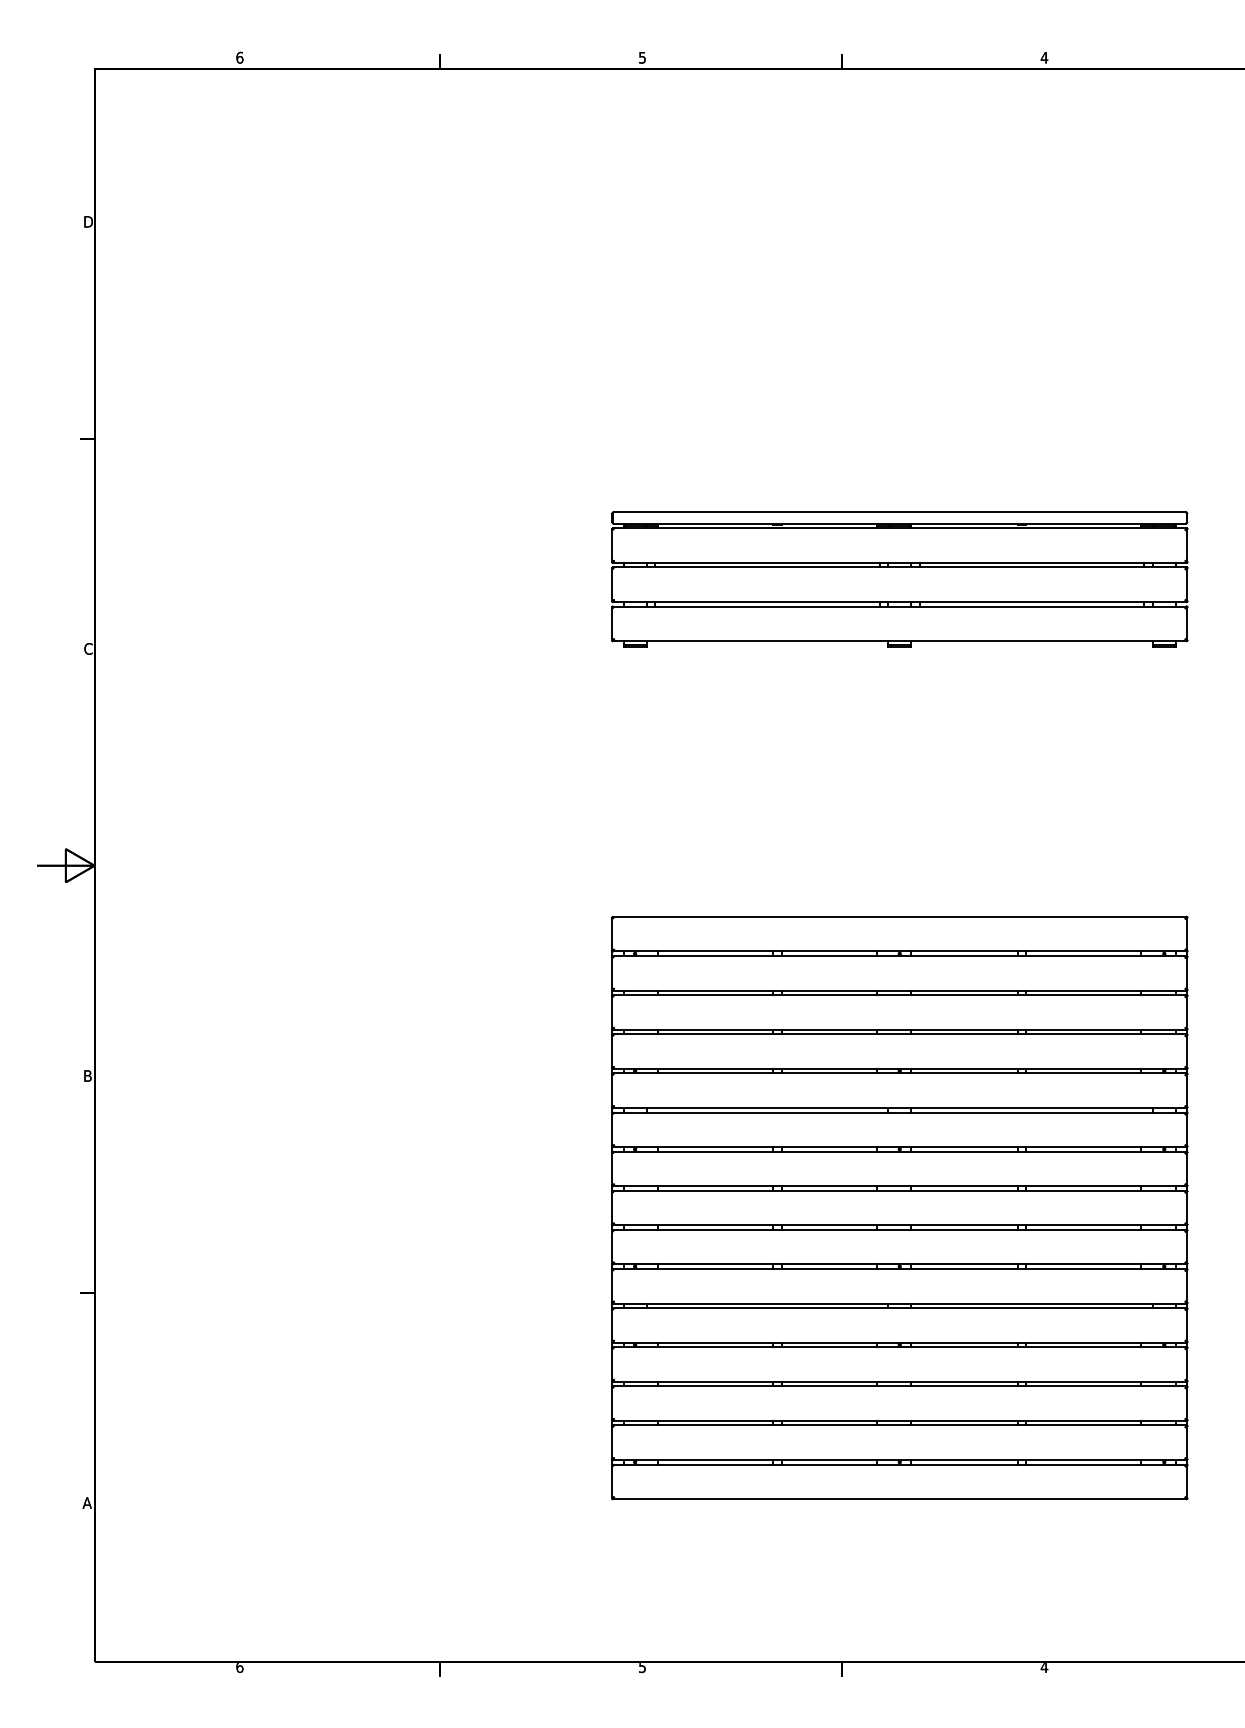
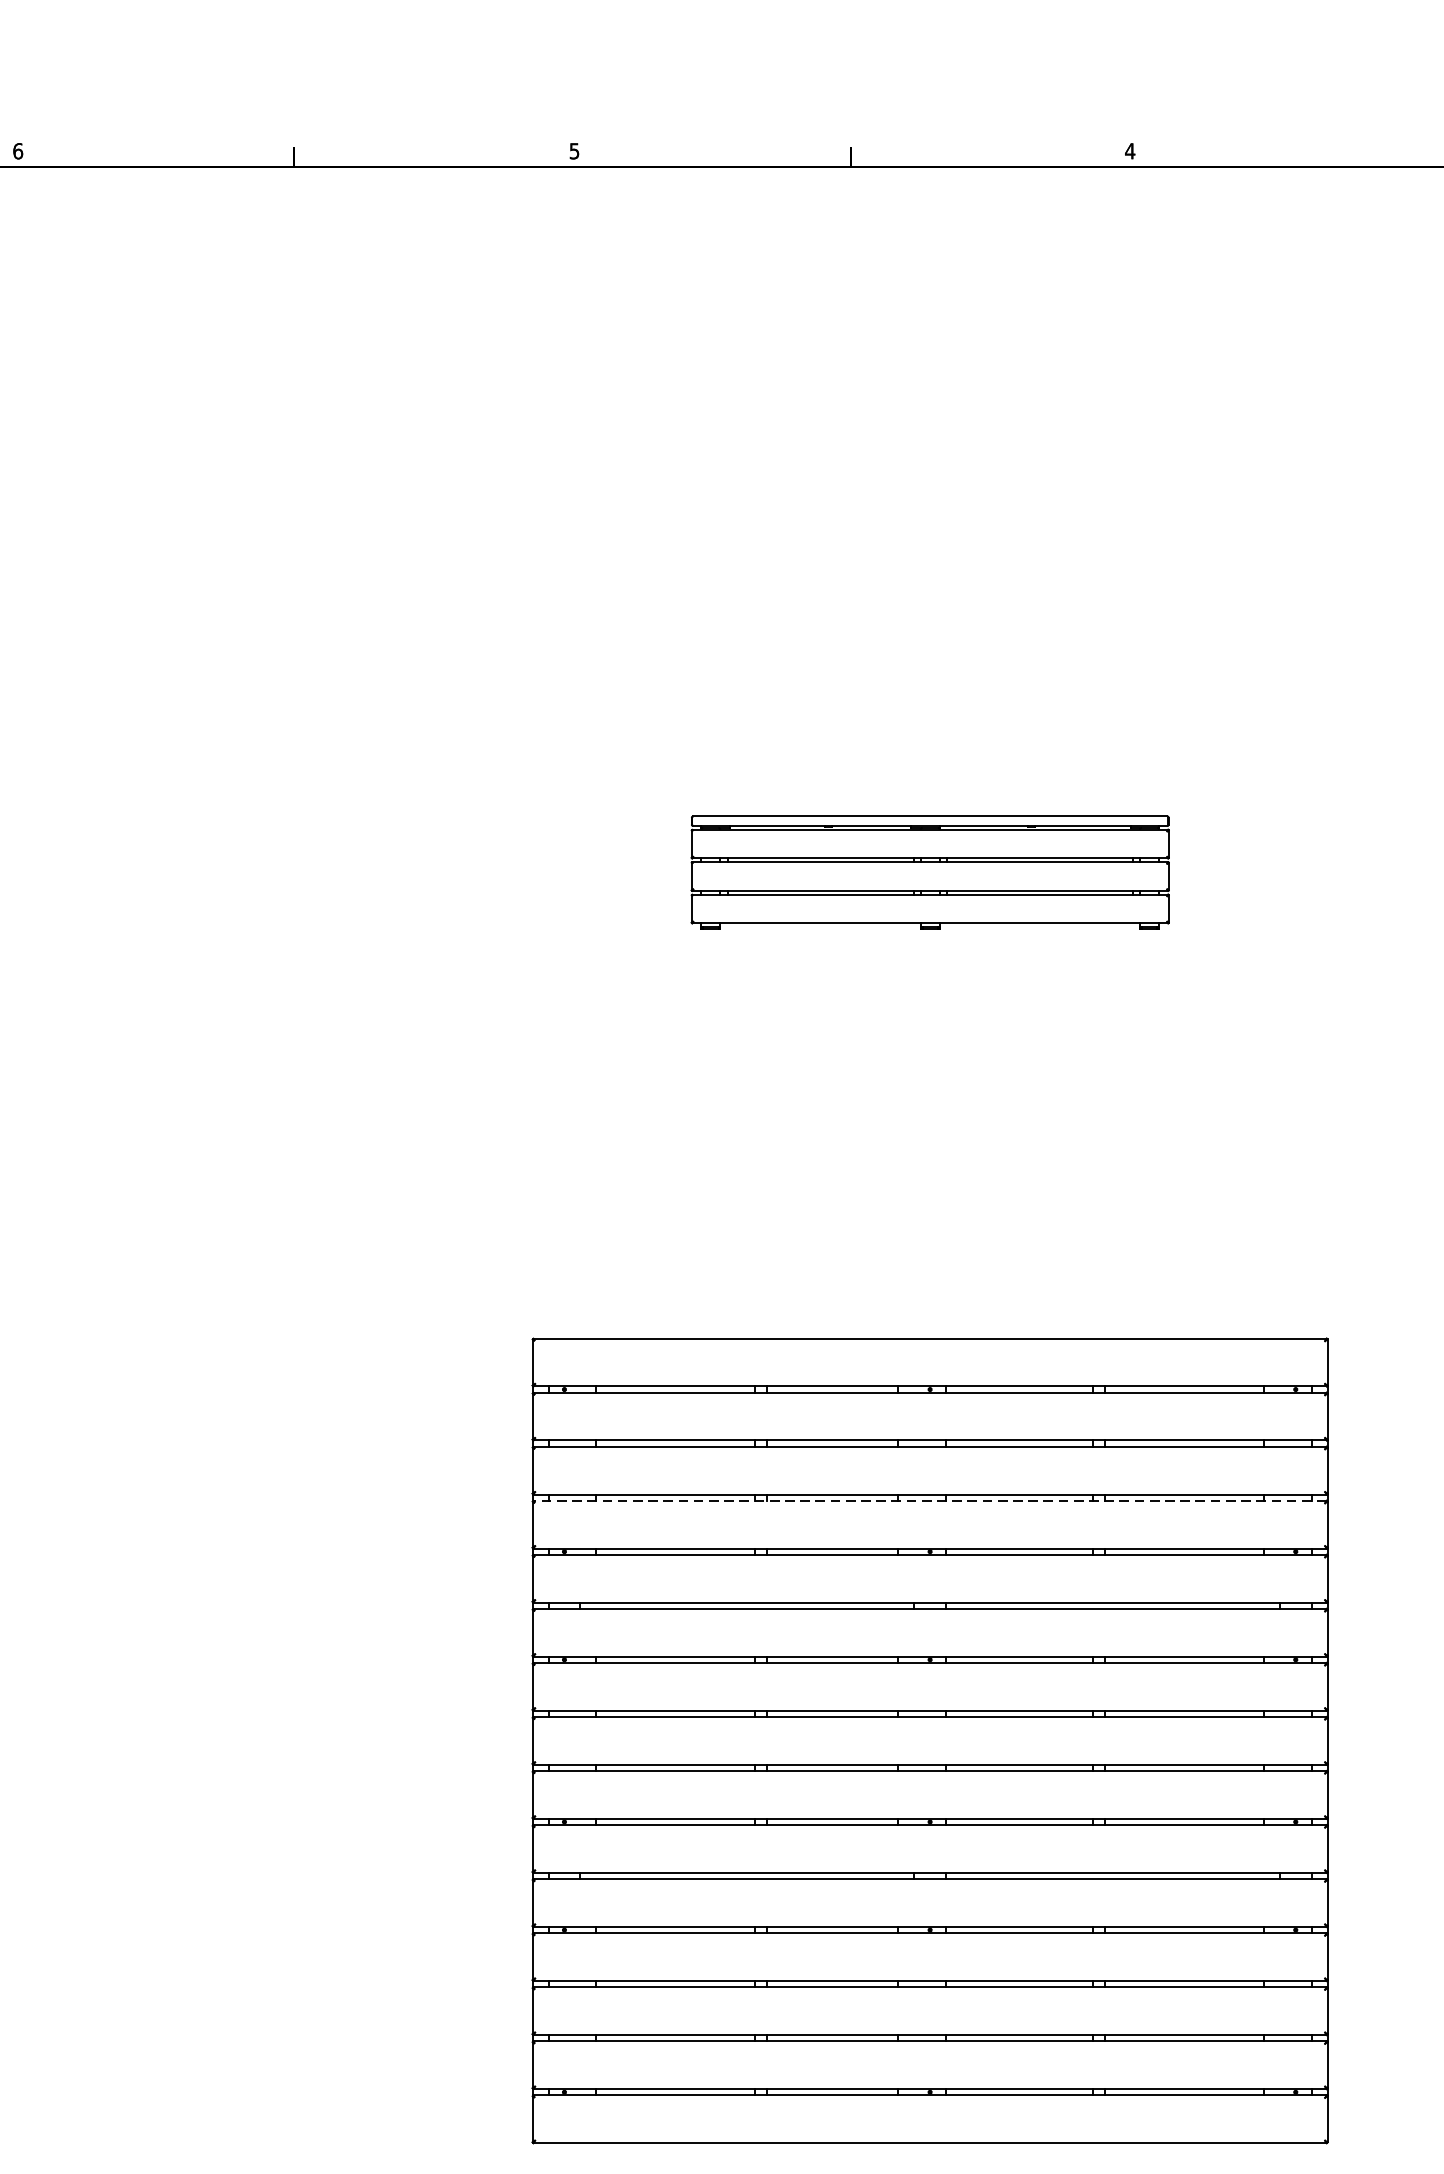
part: (899, 579) -> (929, 872), size x0.6
line: (899, 1034) -> (929, 1501), solid -> dashed

